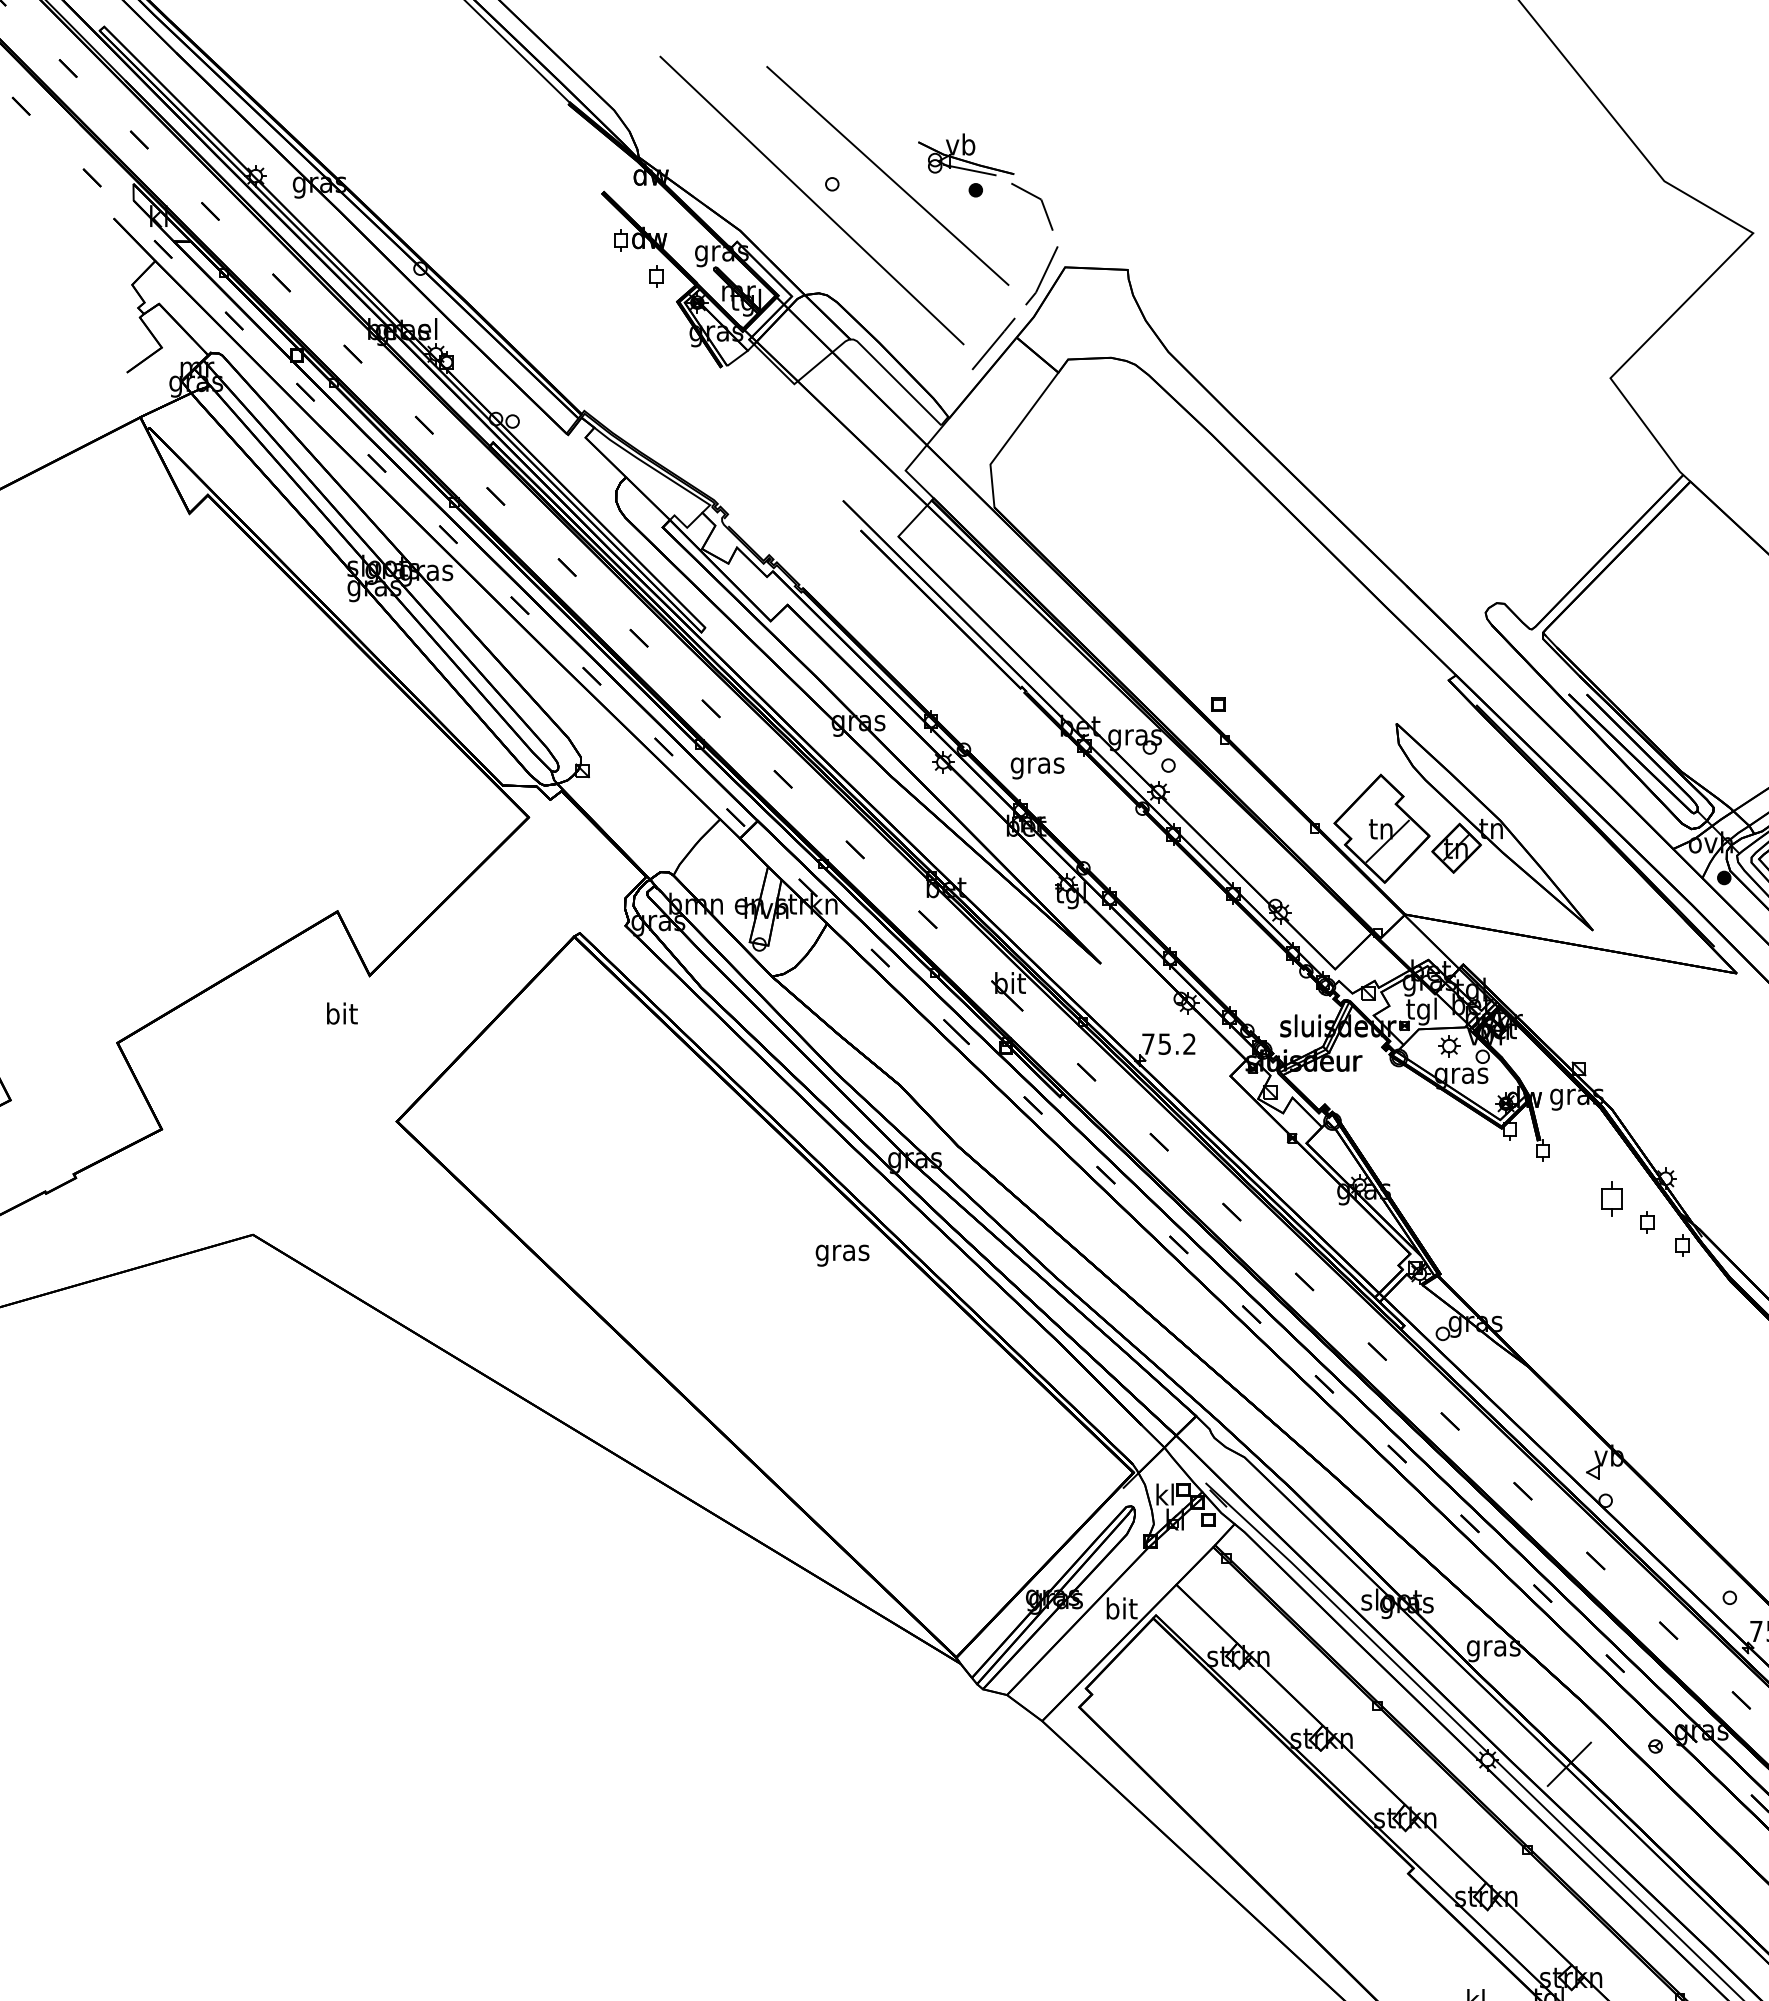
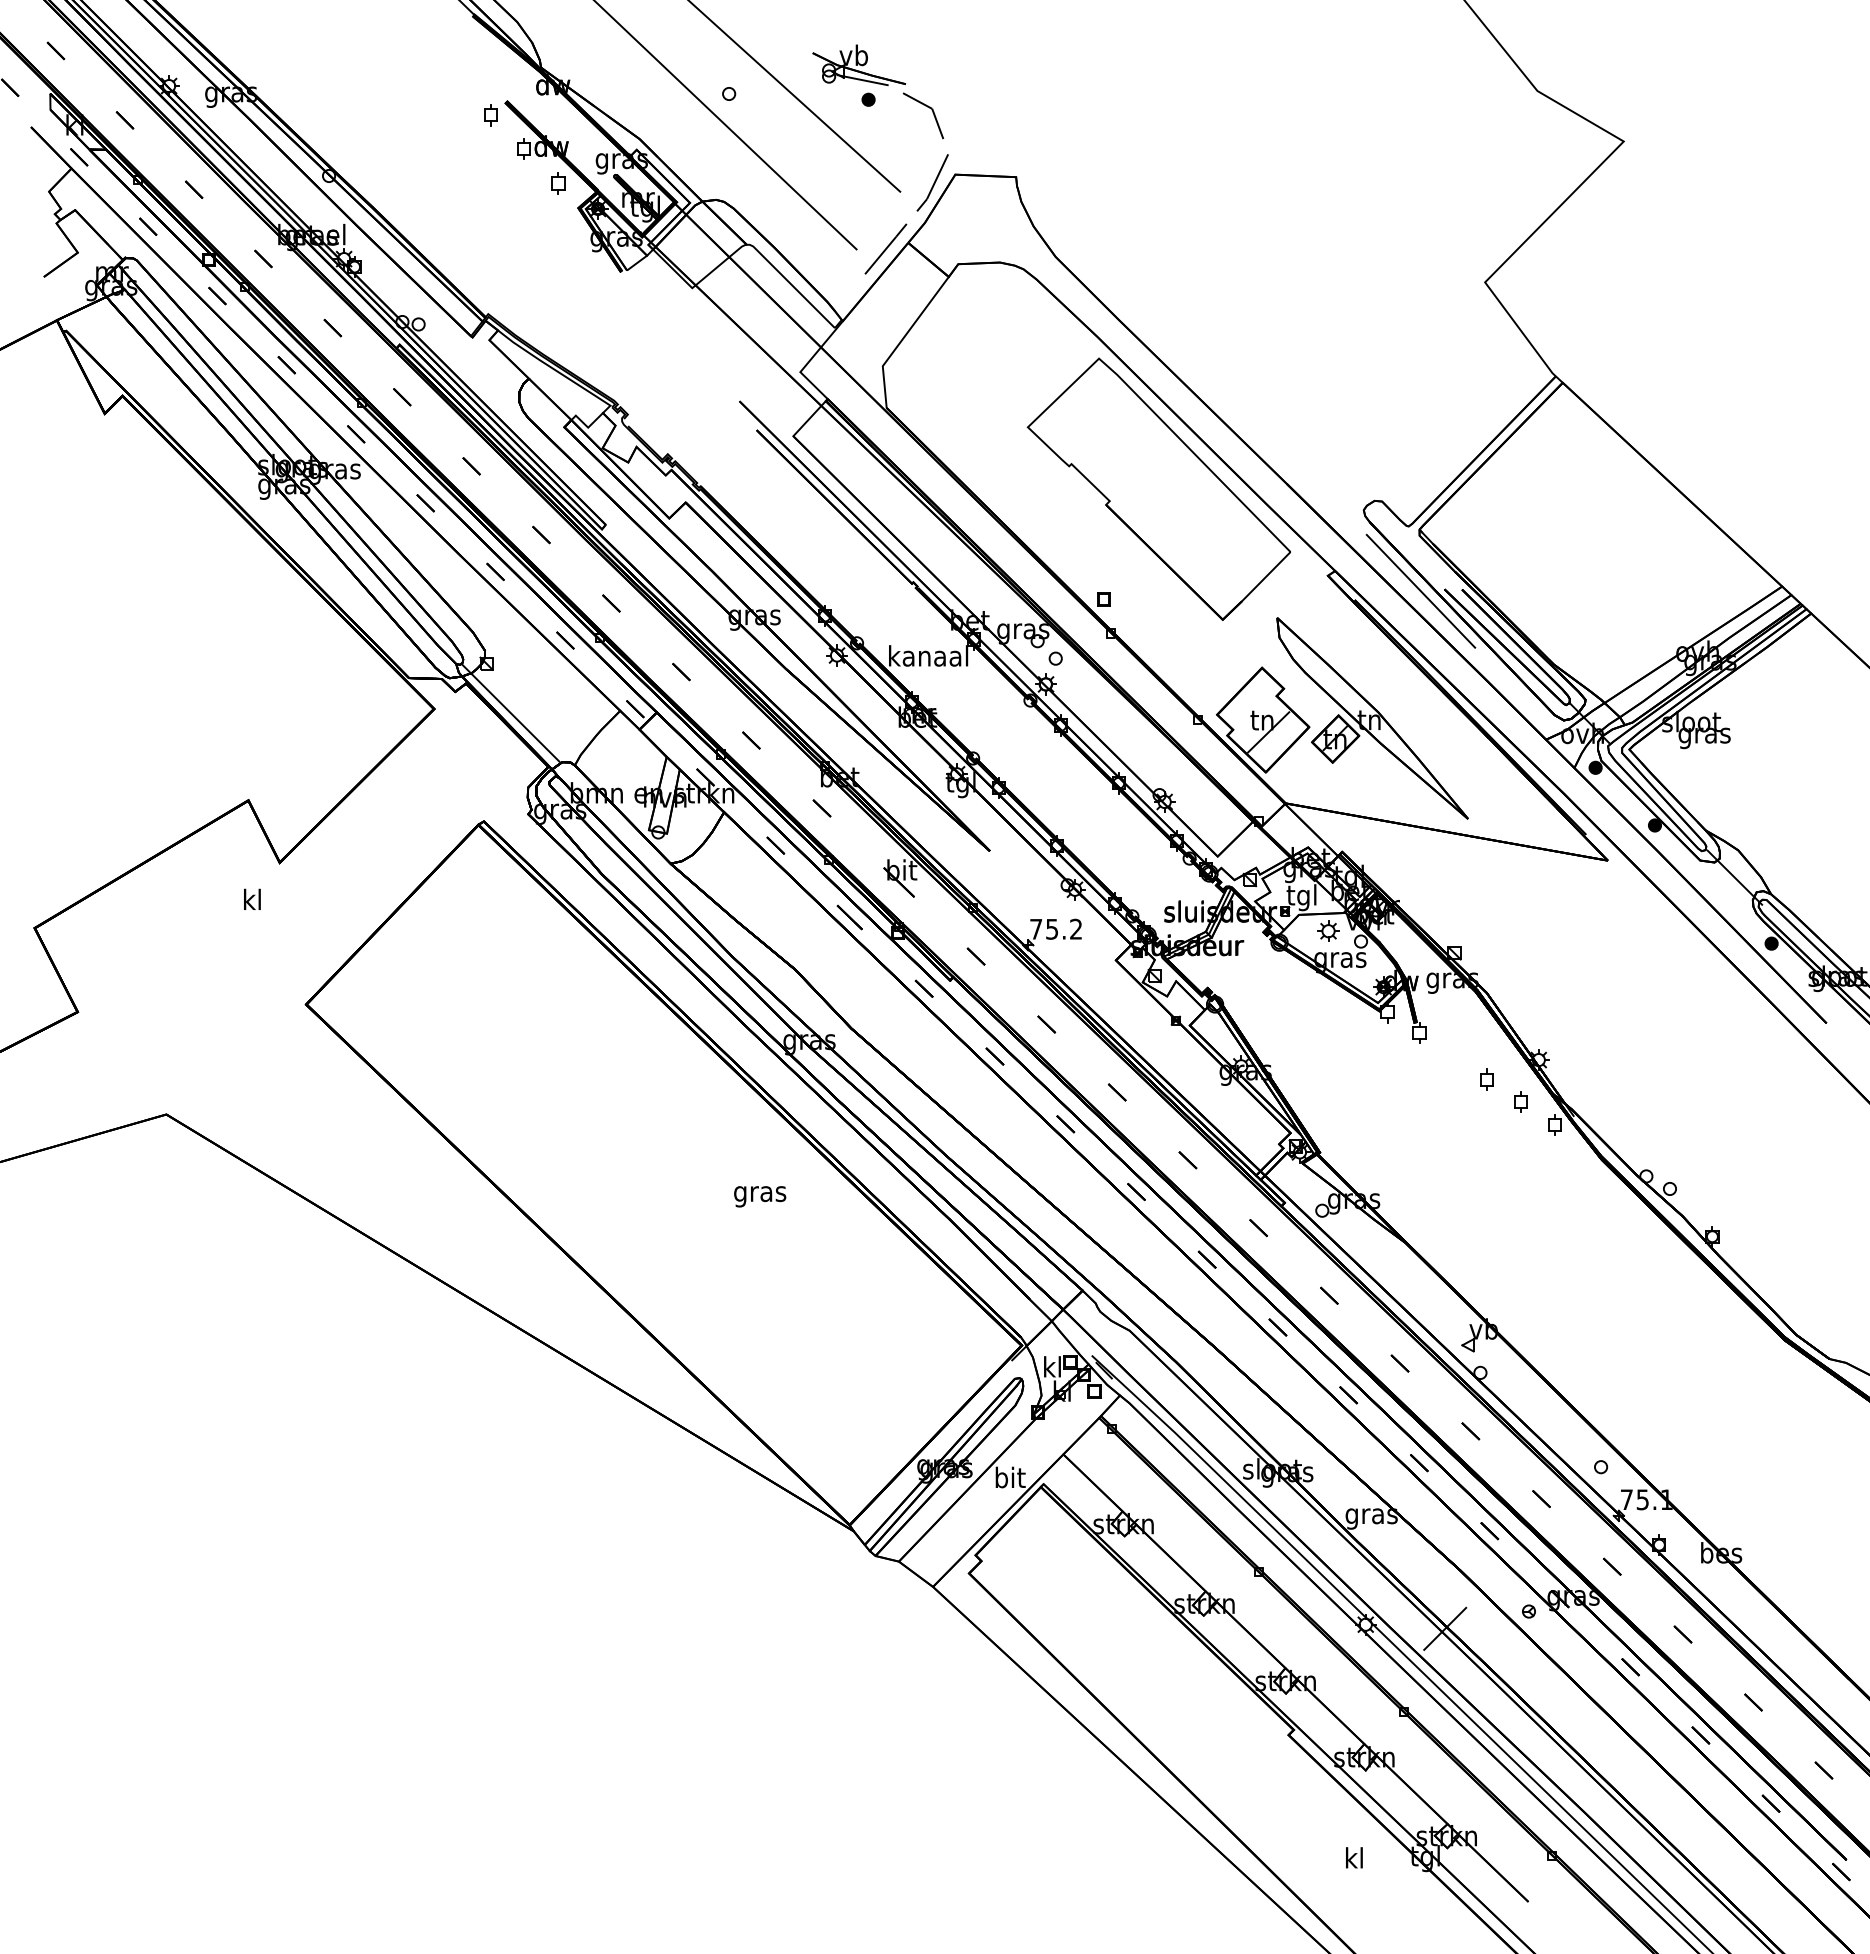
part: (586, 206) -> (490, 115), added
part: (1274, 590) -> (1158, 488), added
line: (1543, 695) -> (1420, 590), added
text: (1037, 765) -> (928, 658), gras -> kanaal
line: (607, 820) -> (510, 712), added
text: (342, 1013) -> (253, 899), bit -> kl
part: (1611, 1198) -> (1486, 1079), size x0.62
text: (842, 1255) -> (760, 1196), moved

